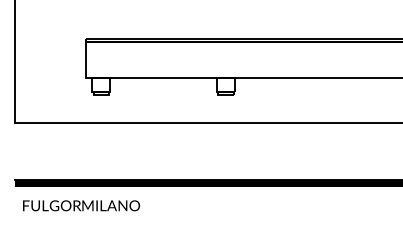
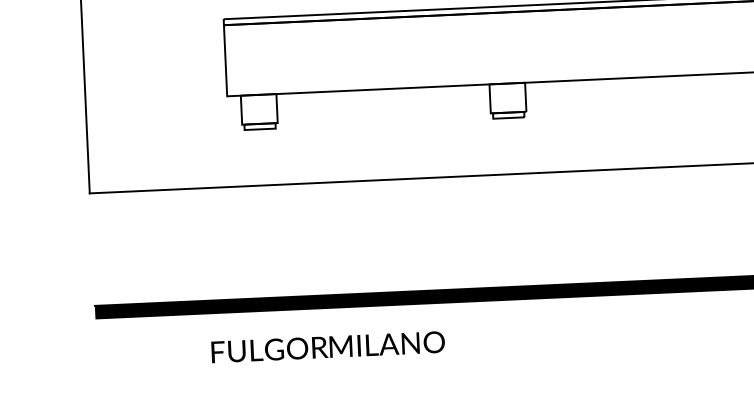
text: (81, 205) -> (328, 346), moved

